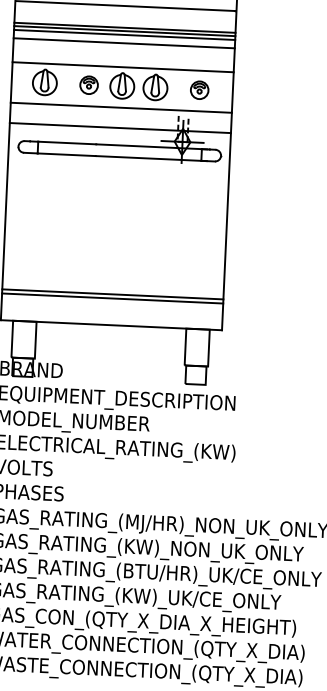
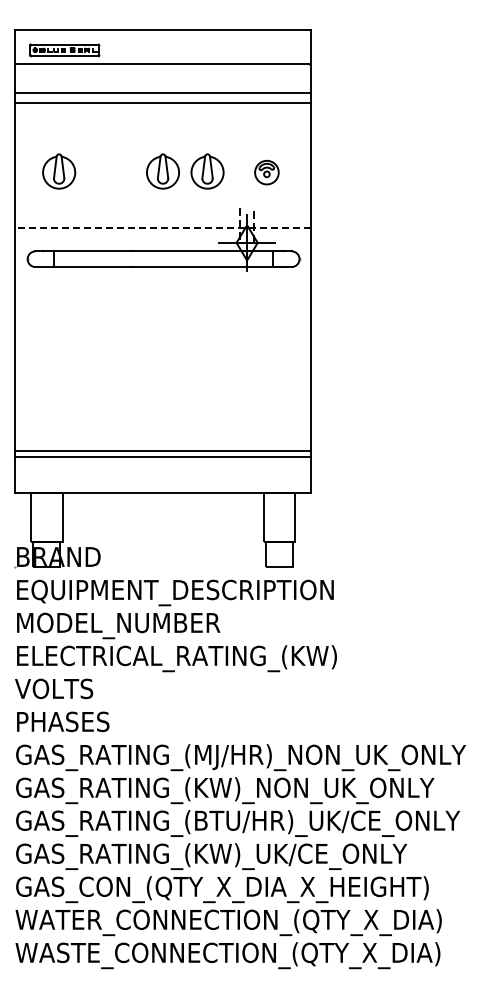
line: (124, 30) -> (162, 97), removed
line: (123, 43) -> (162, 114), removed
line: (122, 67) -> (162, 146), removed
part: (89, 85) -> (118, 172), removed
line: (120, 107) -> (162, 200), removed
line: (119, 128) -> (162, 228), solid -> dashed

